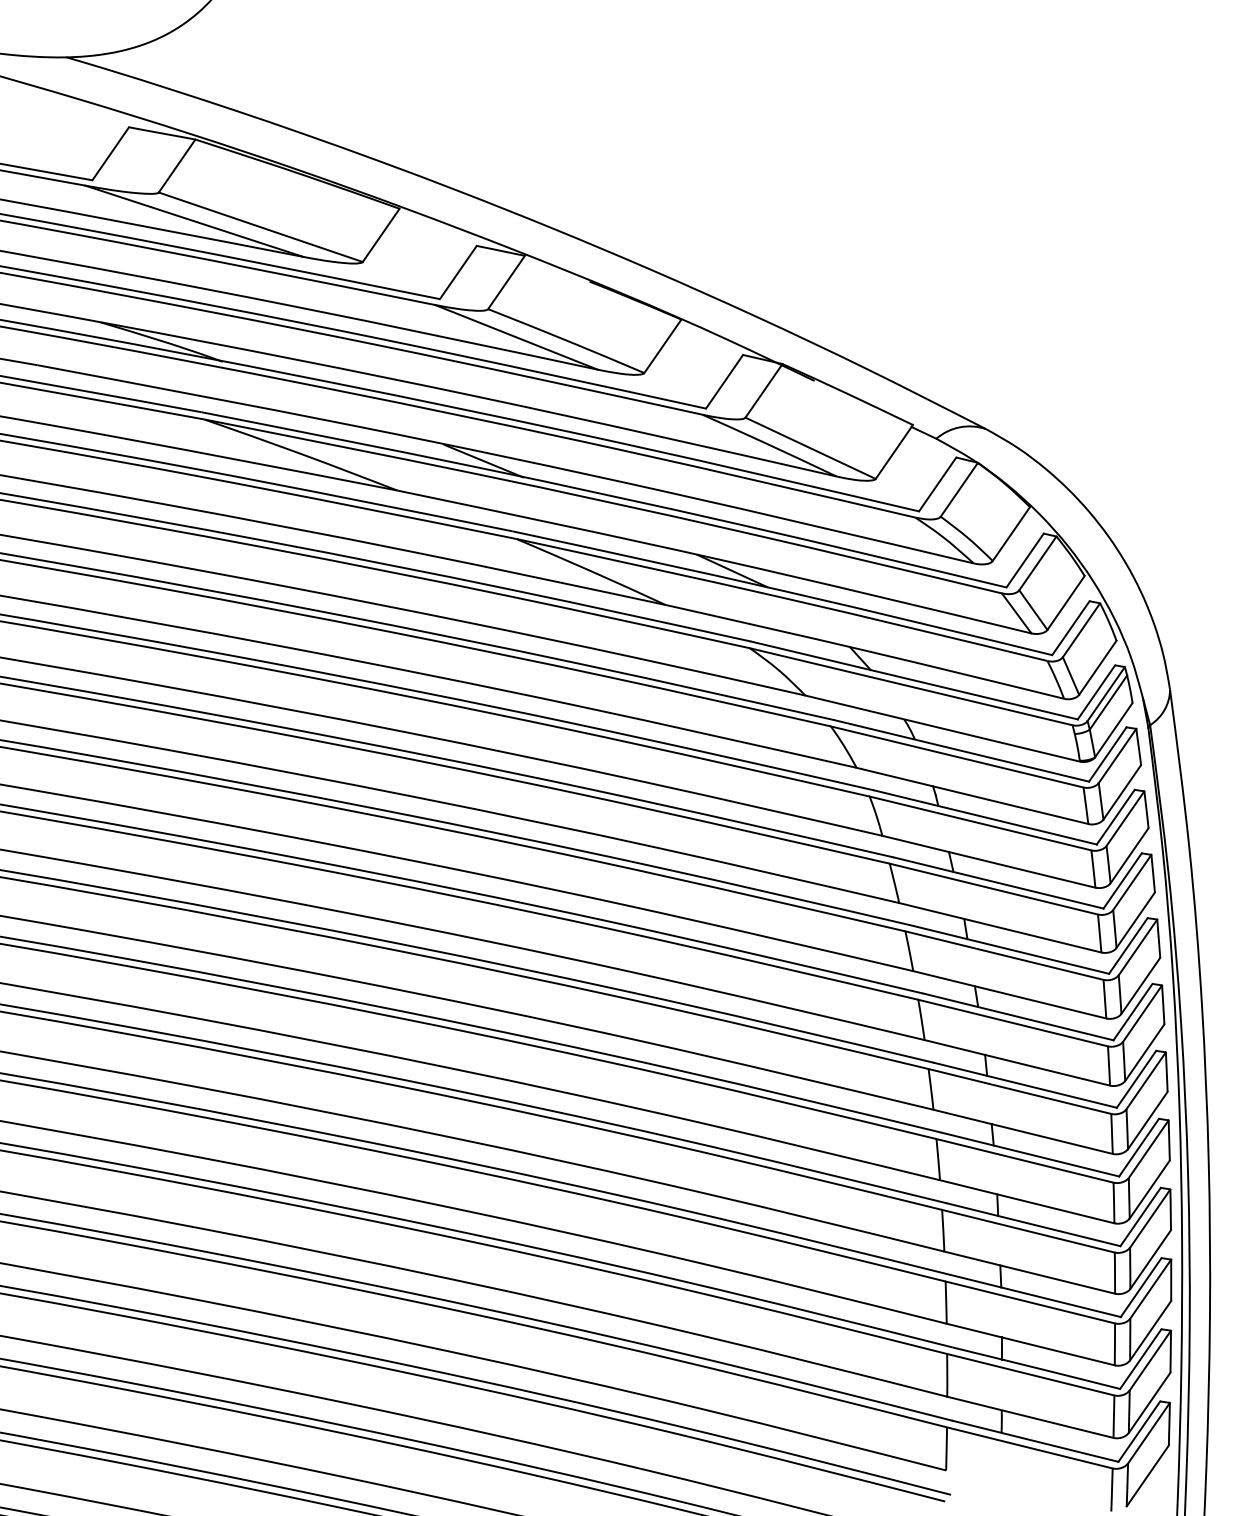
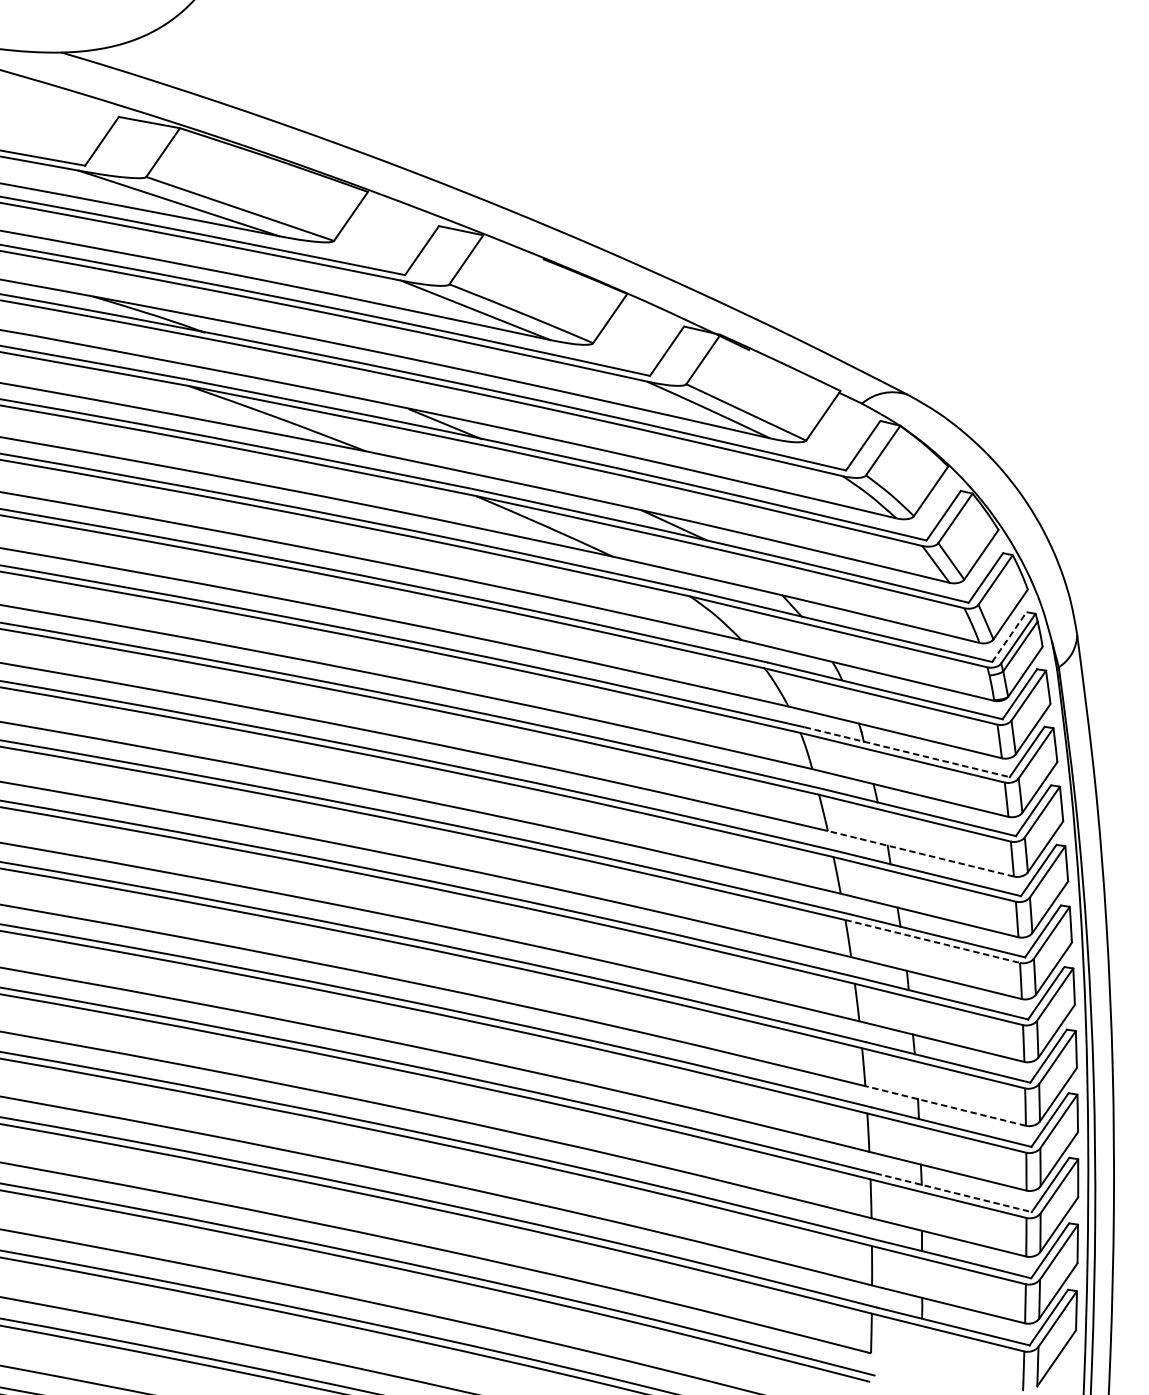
line: (1096, 692) -> (1009, 637), solid -> dashed
line: (985, 817) -> (907, 752), solid -> dashed
line: (999, 927) -> (920, 853), solid -> dashed
line: (1013, 1023) -> (933, 941), solid -> dashed
line: (1027, 1201) -> (945, 1105), solid -> dashed
line: (1036, 1296) -> (954, 1193), solid -> dashed

